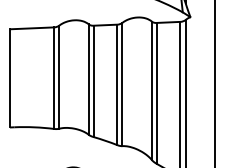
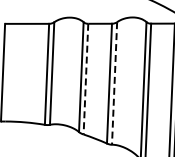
line: (93, 81) -> (85, 79), solid -> dashed
line: (122, 84) -> (114, 83), solid -> dashed

